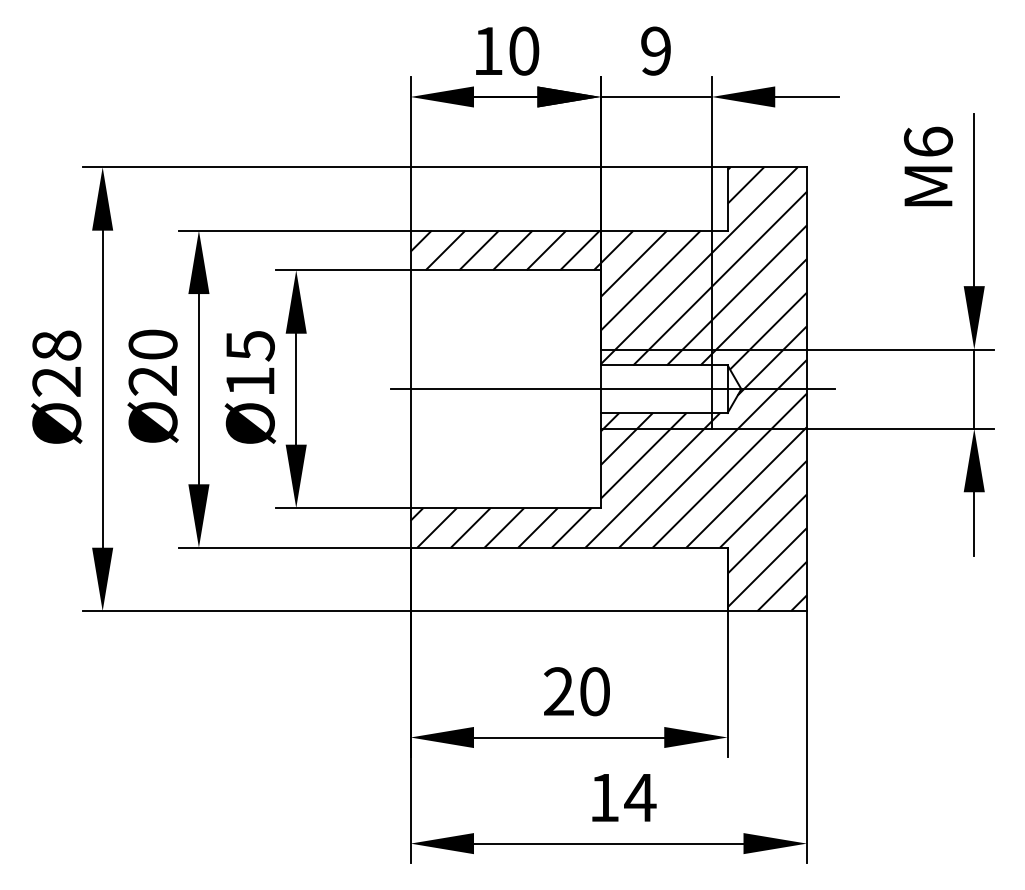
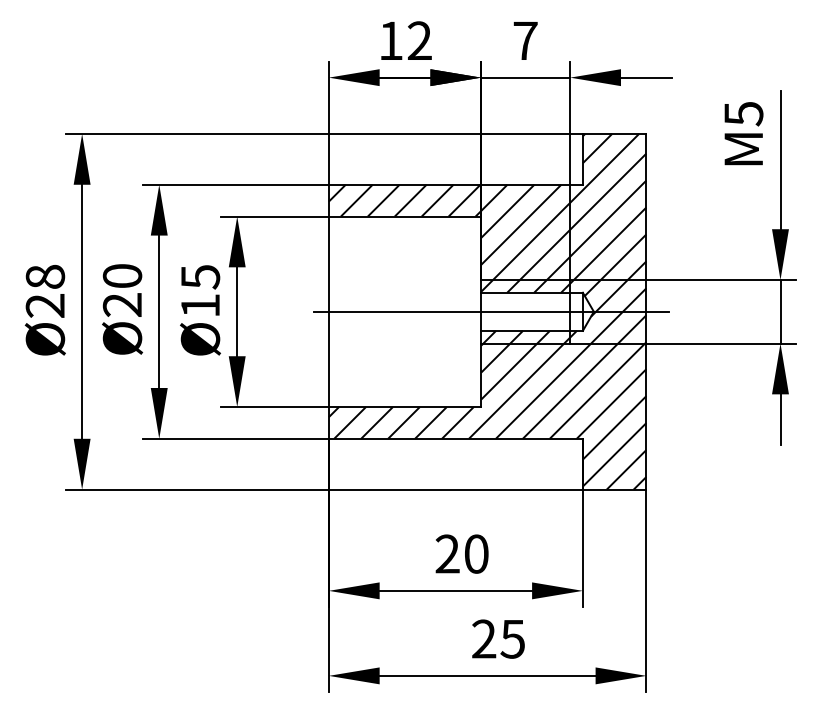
text: (523, 50) -> (419, 40), 10 -> 12
text: (656, 50) -> (525, 40), 9 -> 7
text: (928, 141) -> (743, 113), 6 -> 5
text: (622, 796) -> (498, 638), 14 -> 25

